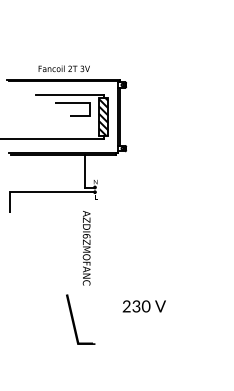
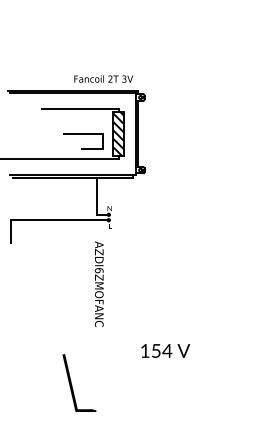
text: (64, 68) -> (103, 78), moved
line: (72, 103) -> (83, 134), moved
text: (136, 306) -> (156, 350), 230 -> 154
line: (74, 321) -> (72, 385), moved

